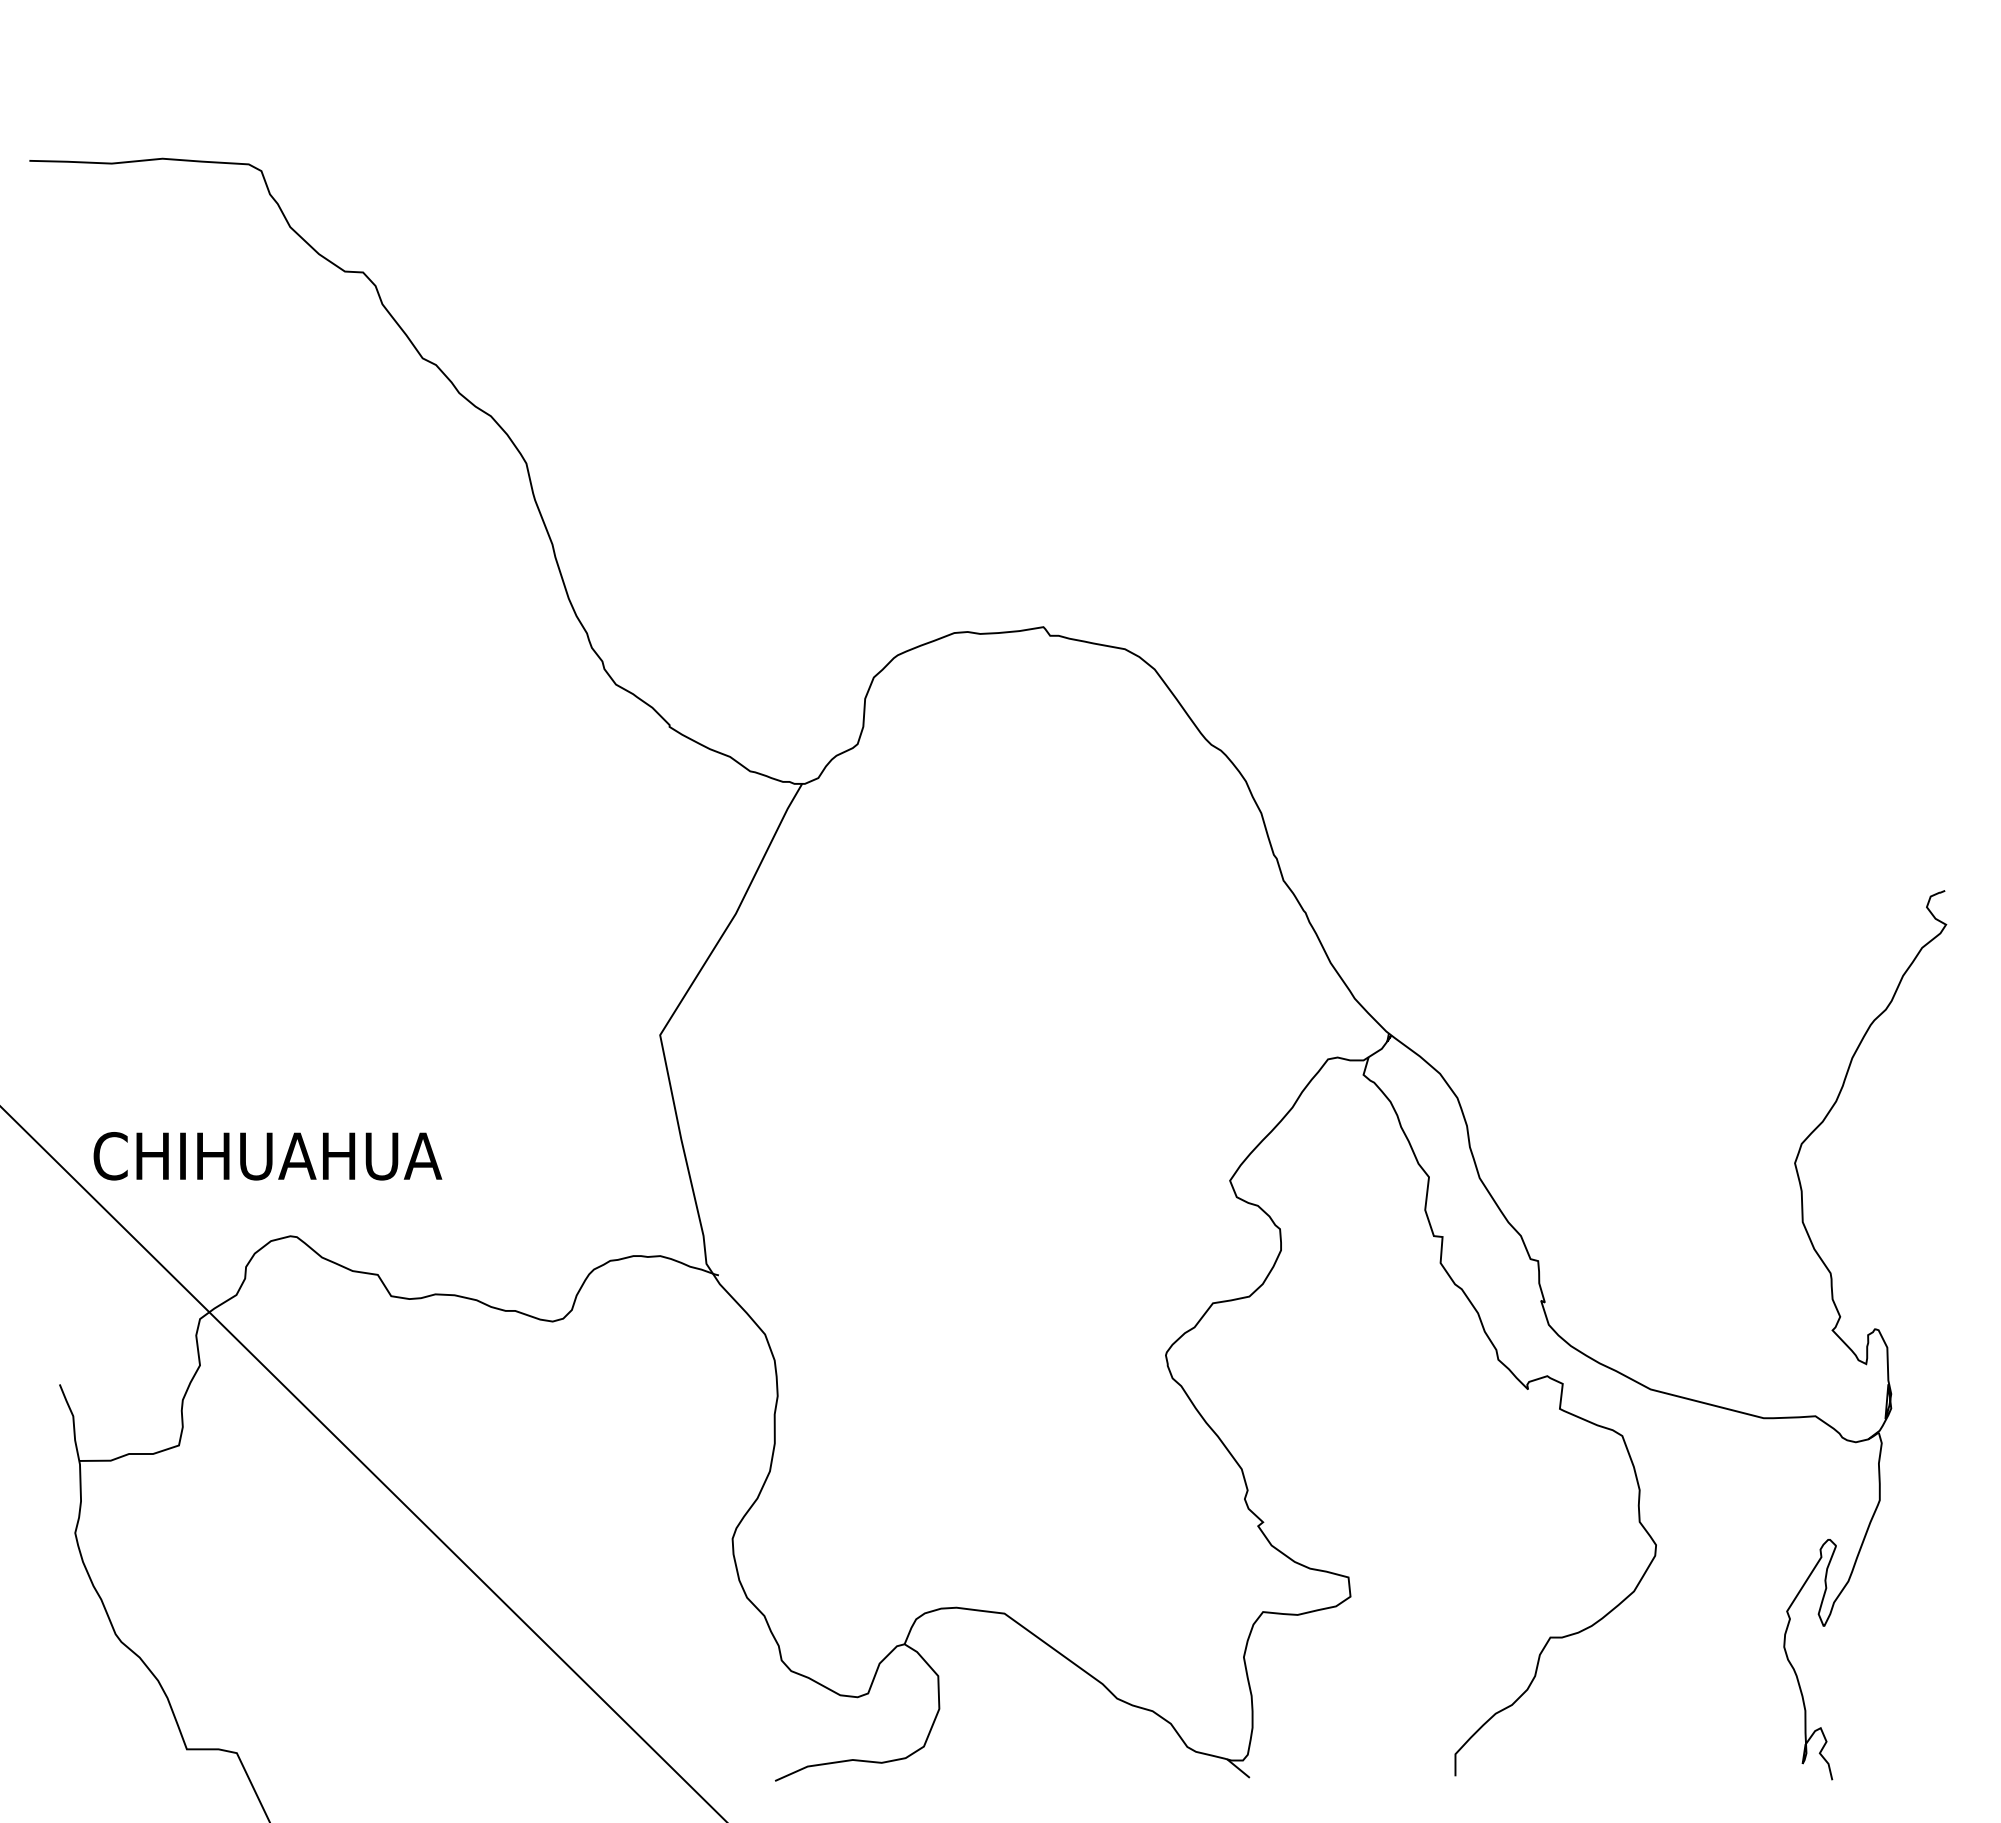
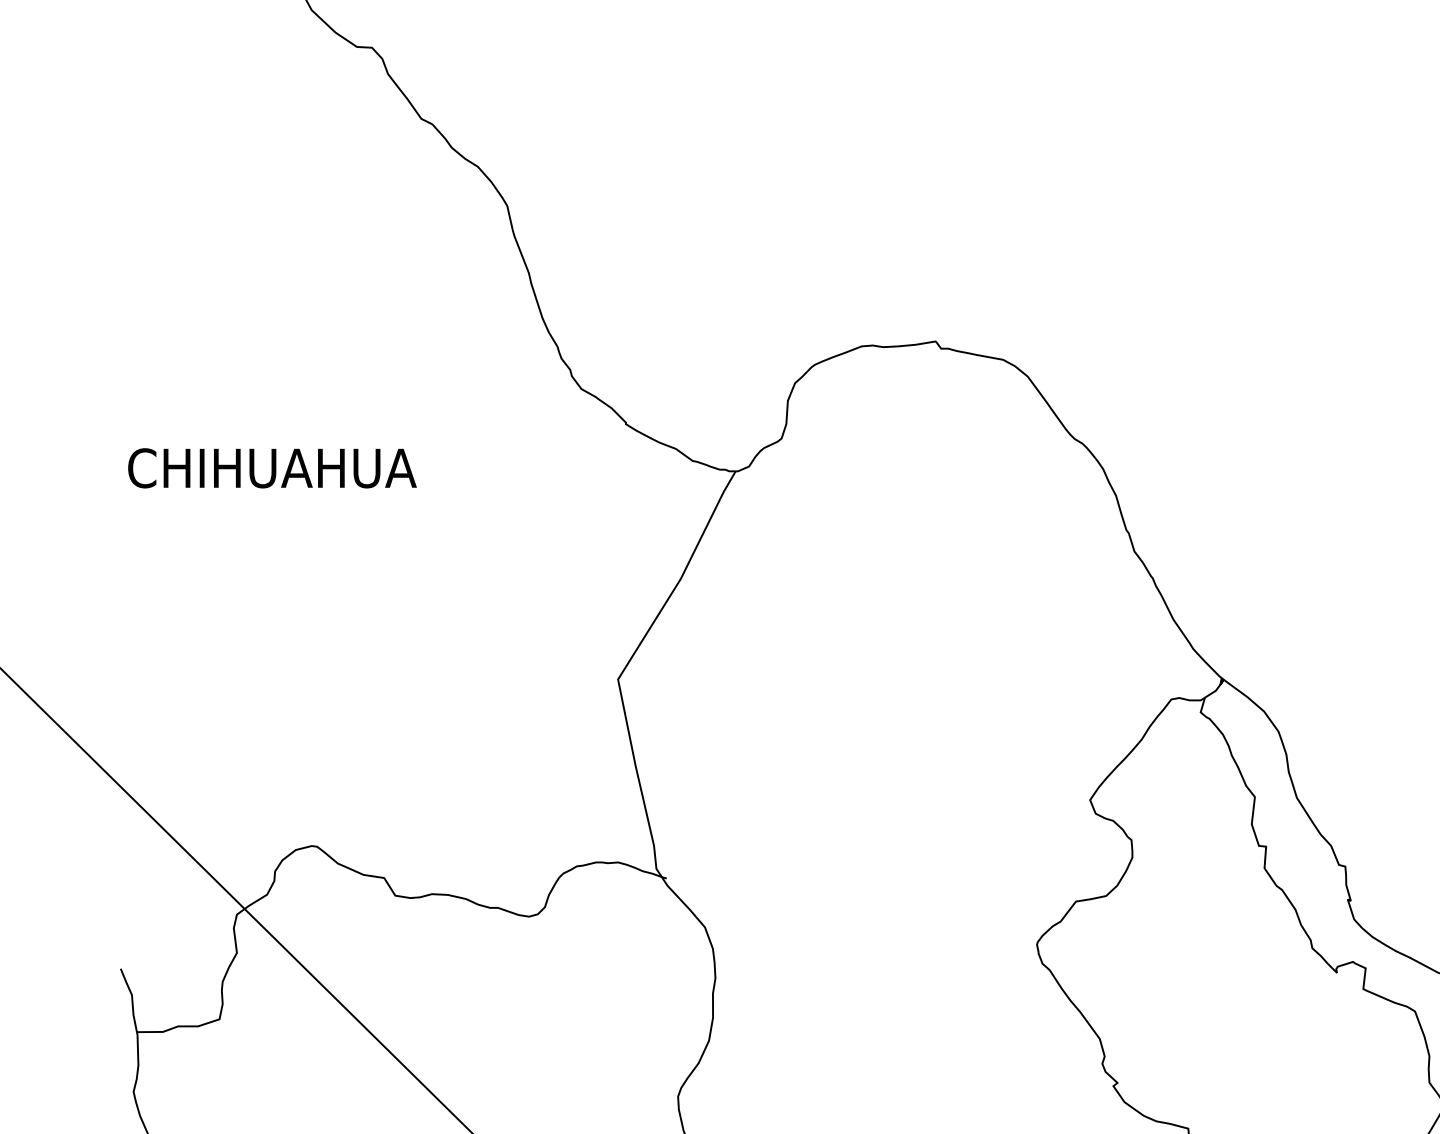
text: (267, 1156) -> (272, 468), moved

